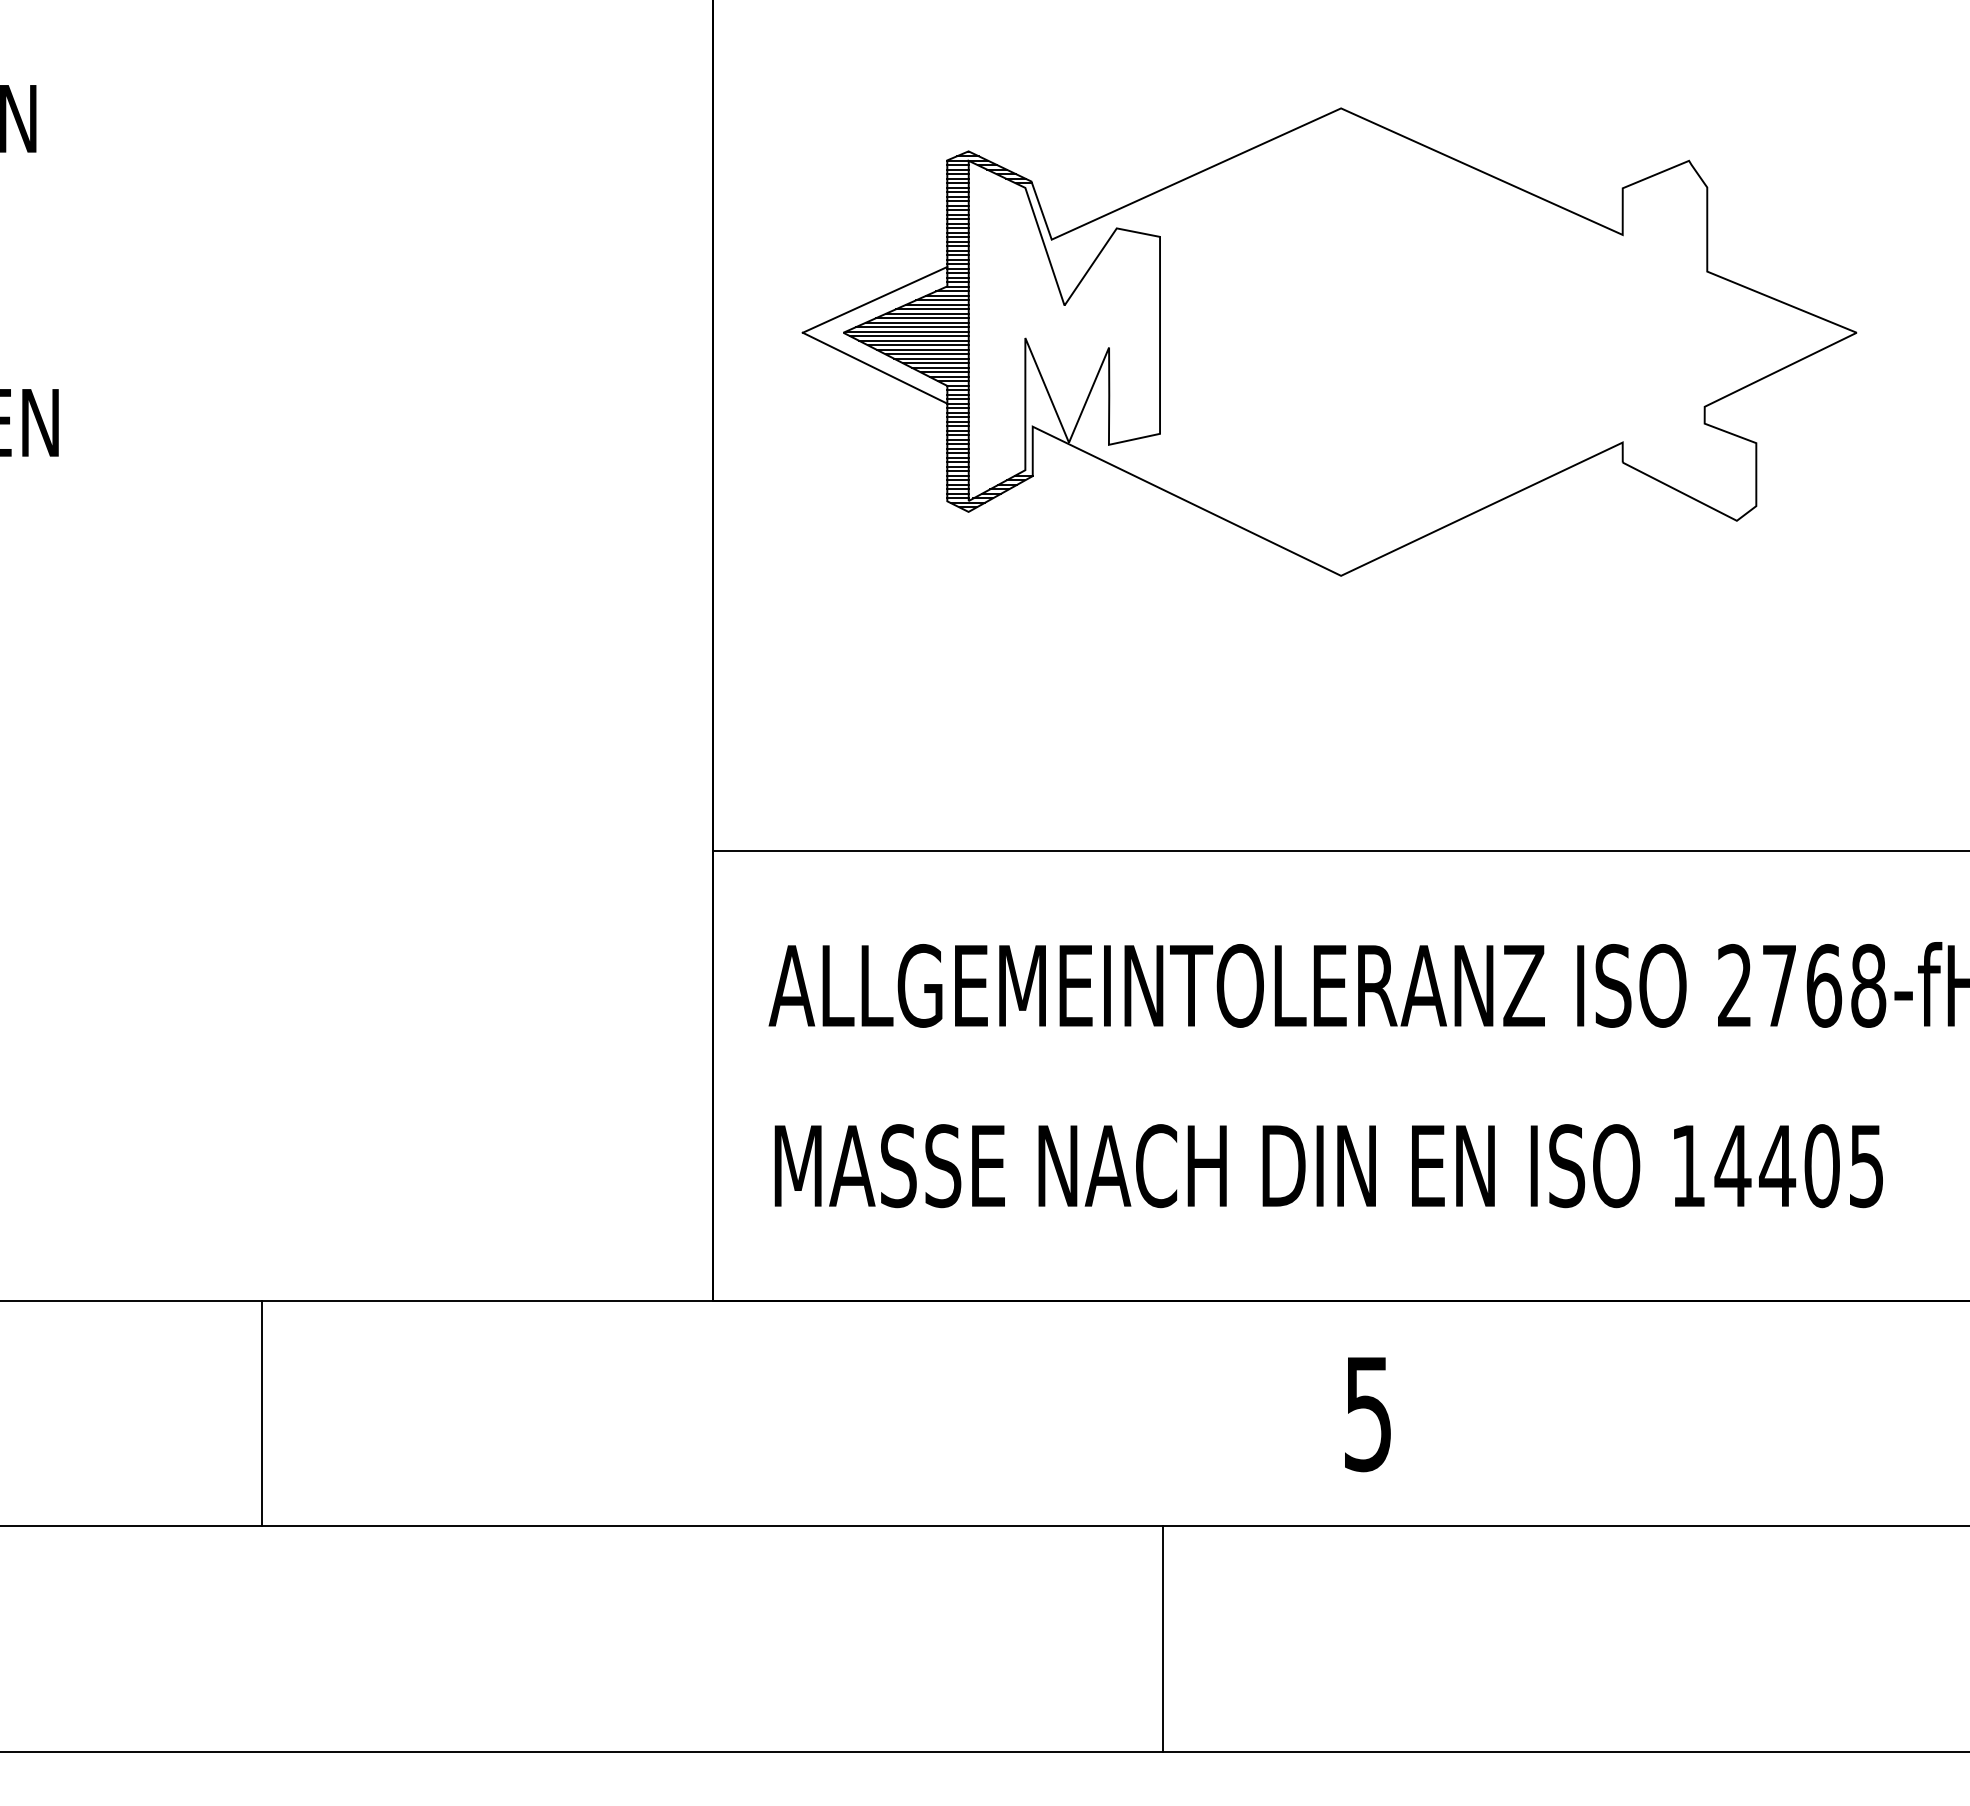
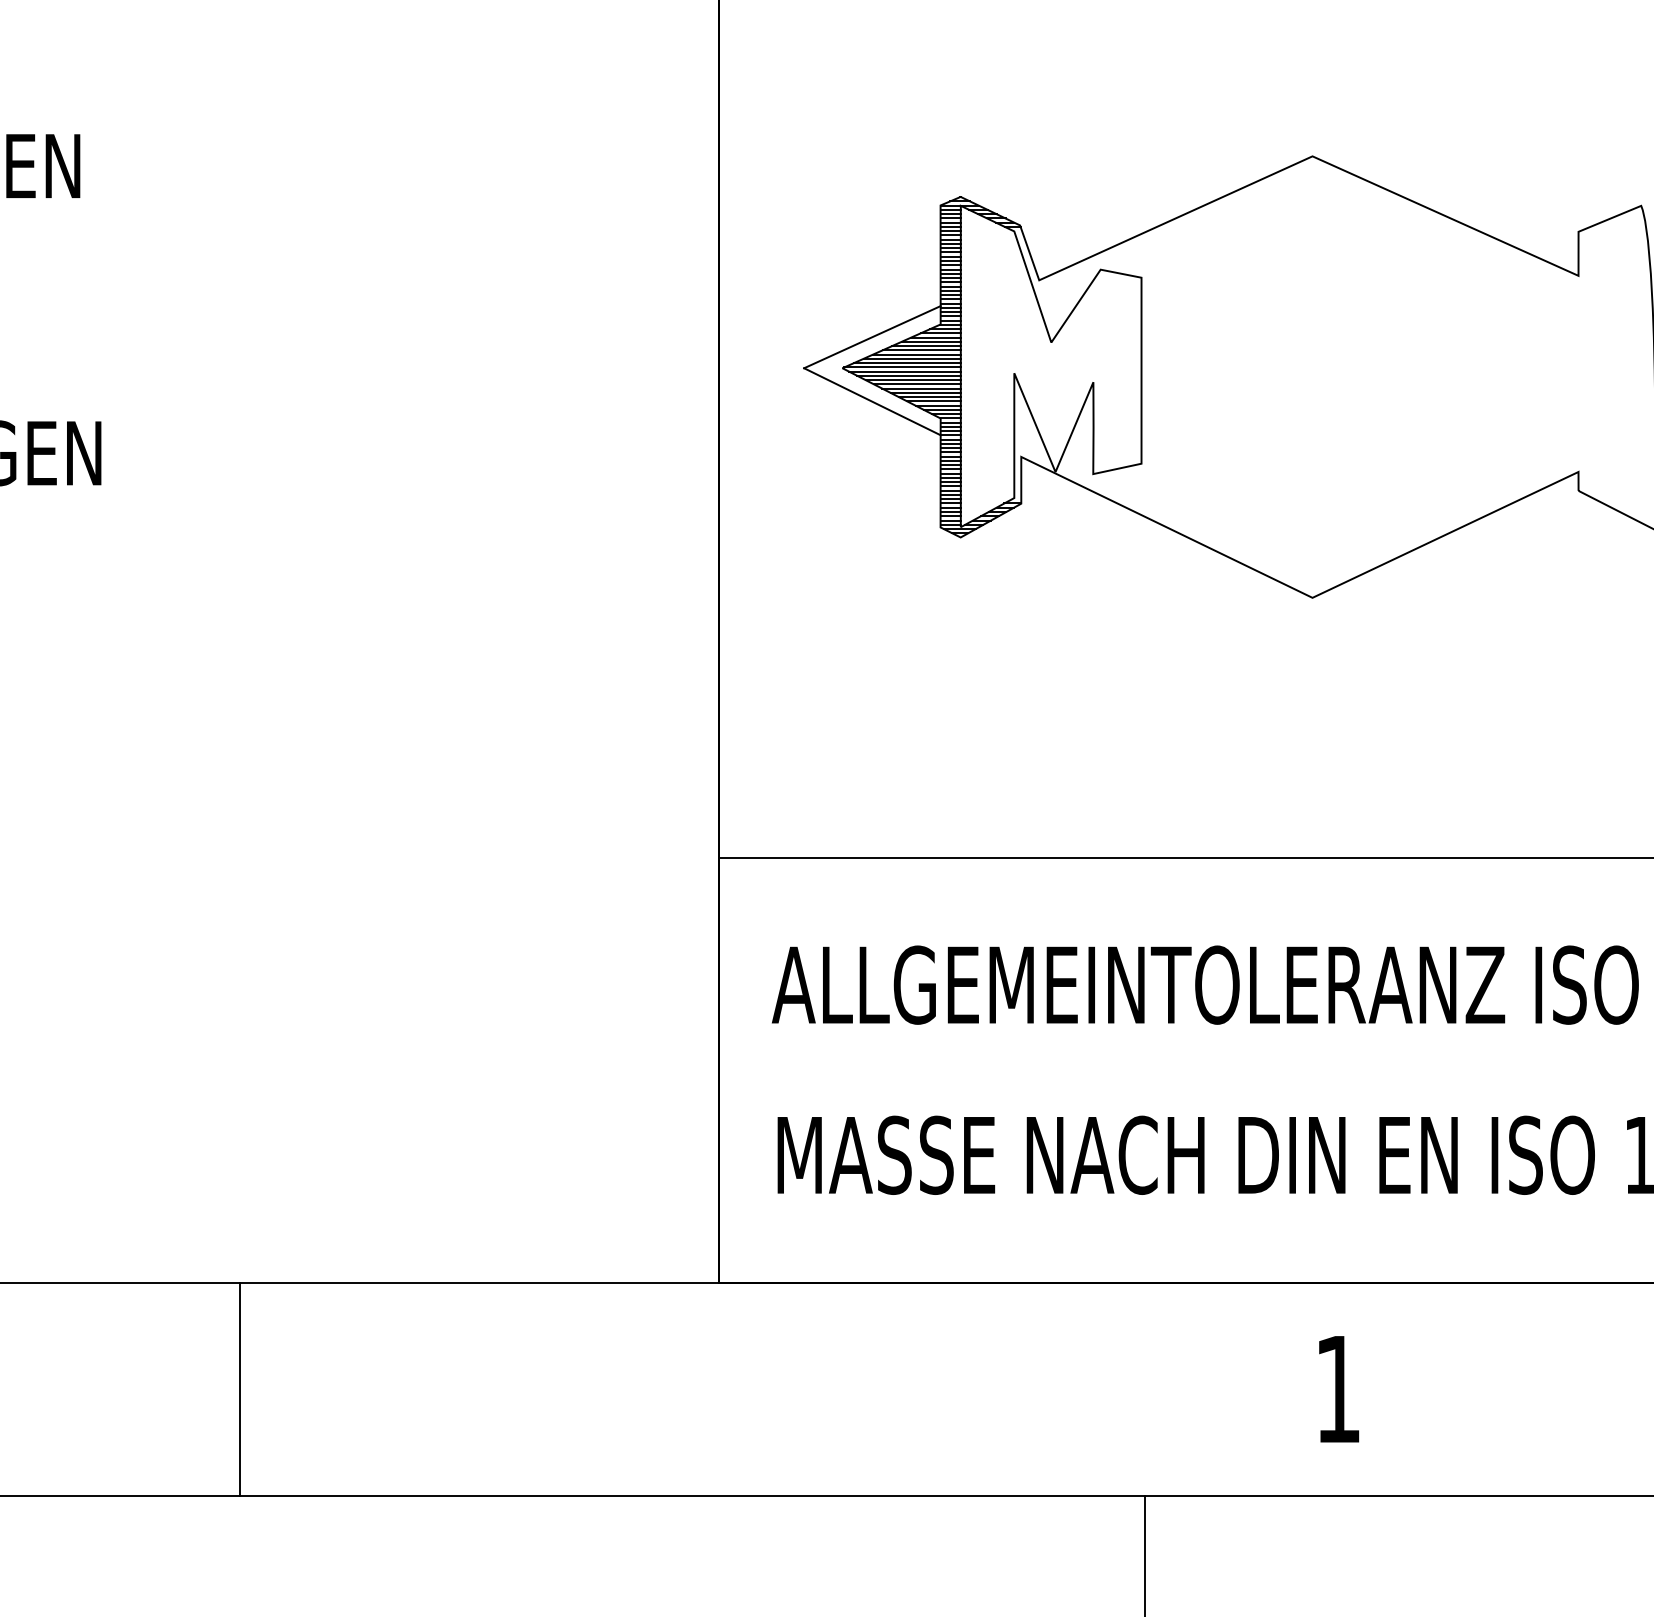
line: (262, 1413) -> (239, 1389), moved
text: (1367, 1414) -> (1337, 1389), 5 -> 1

